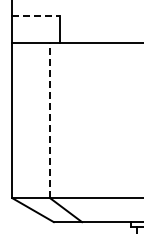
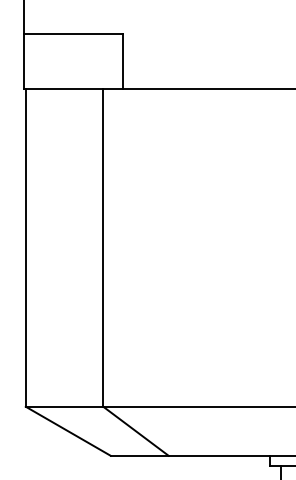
line: (36, 16) -> (75, 33), dashed -> solid
line: (50, 120) -> (103, 247), dashed -> solid

